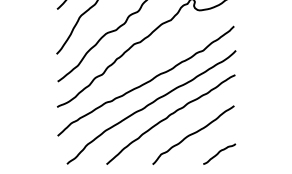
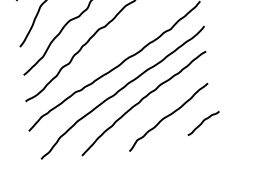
curve: (219, 153) -> (203, 122), moved

